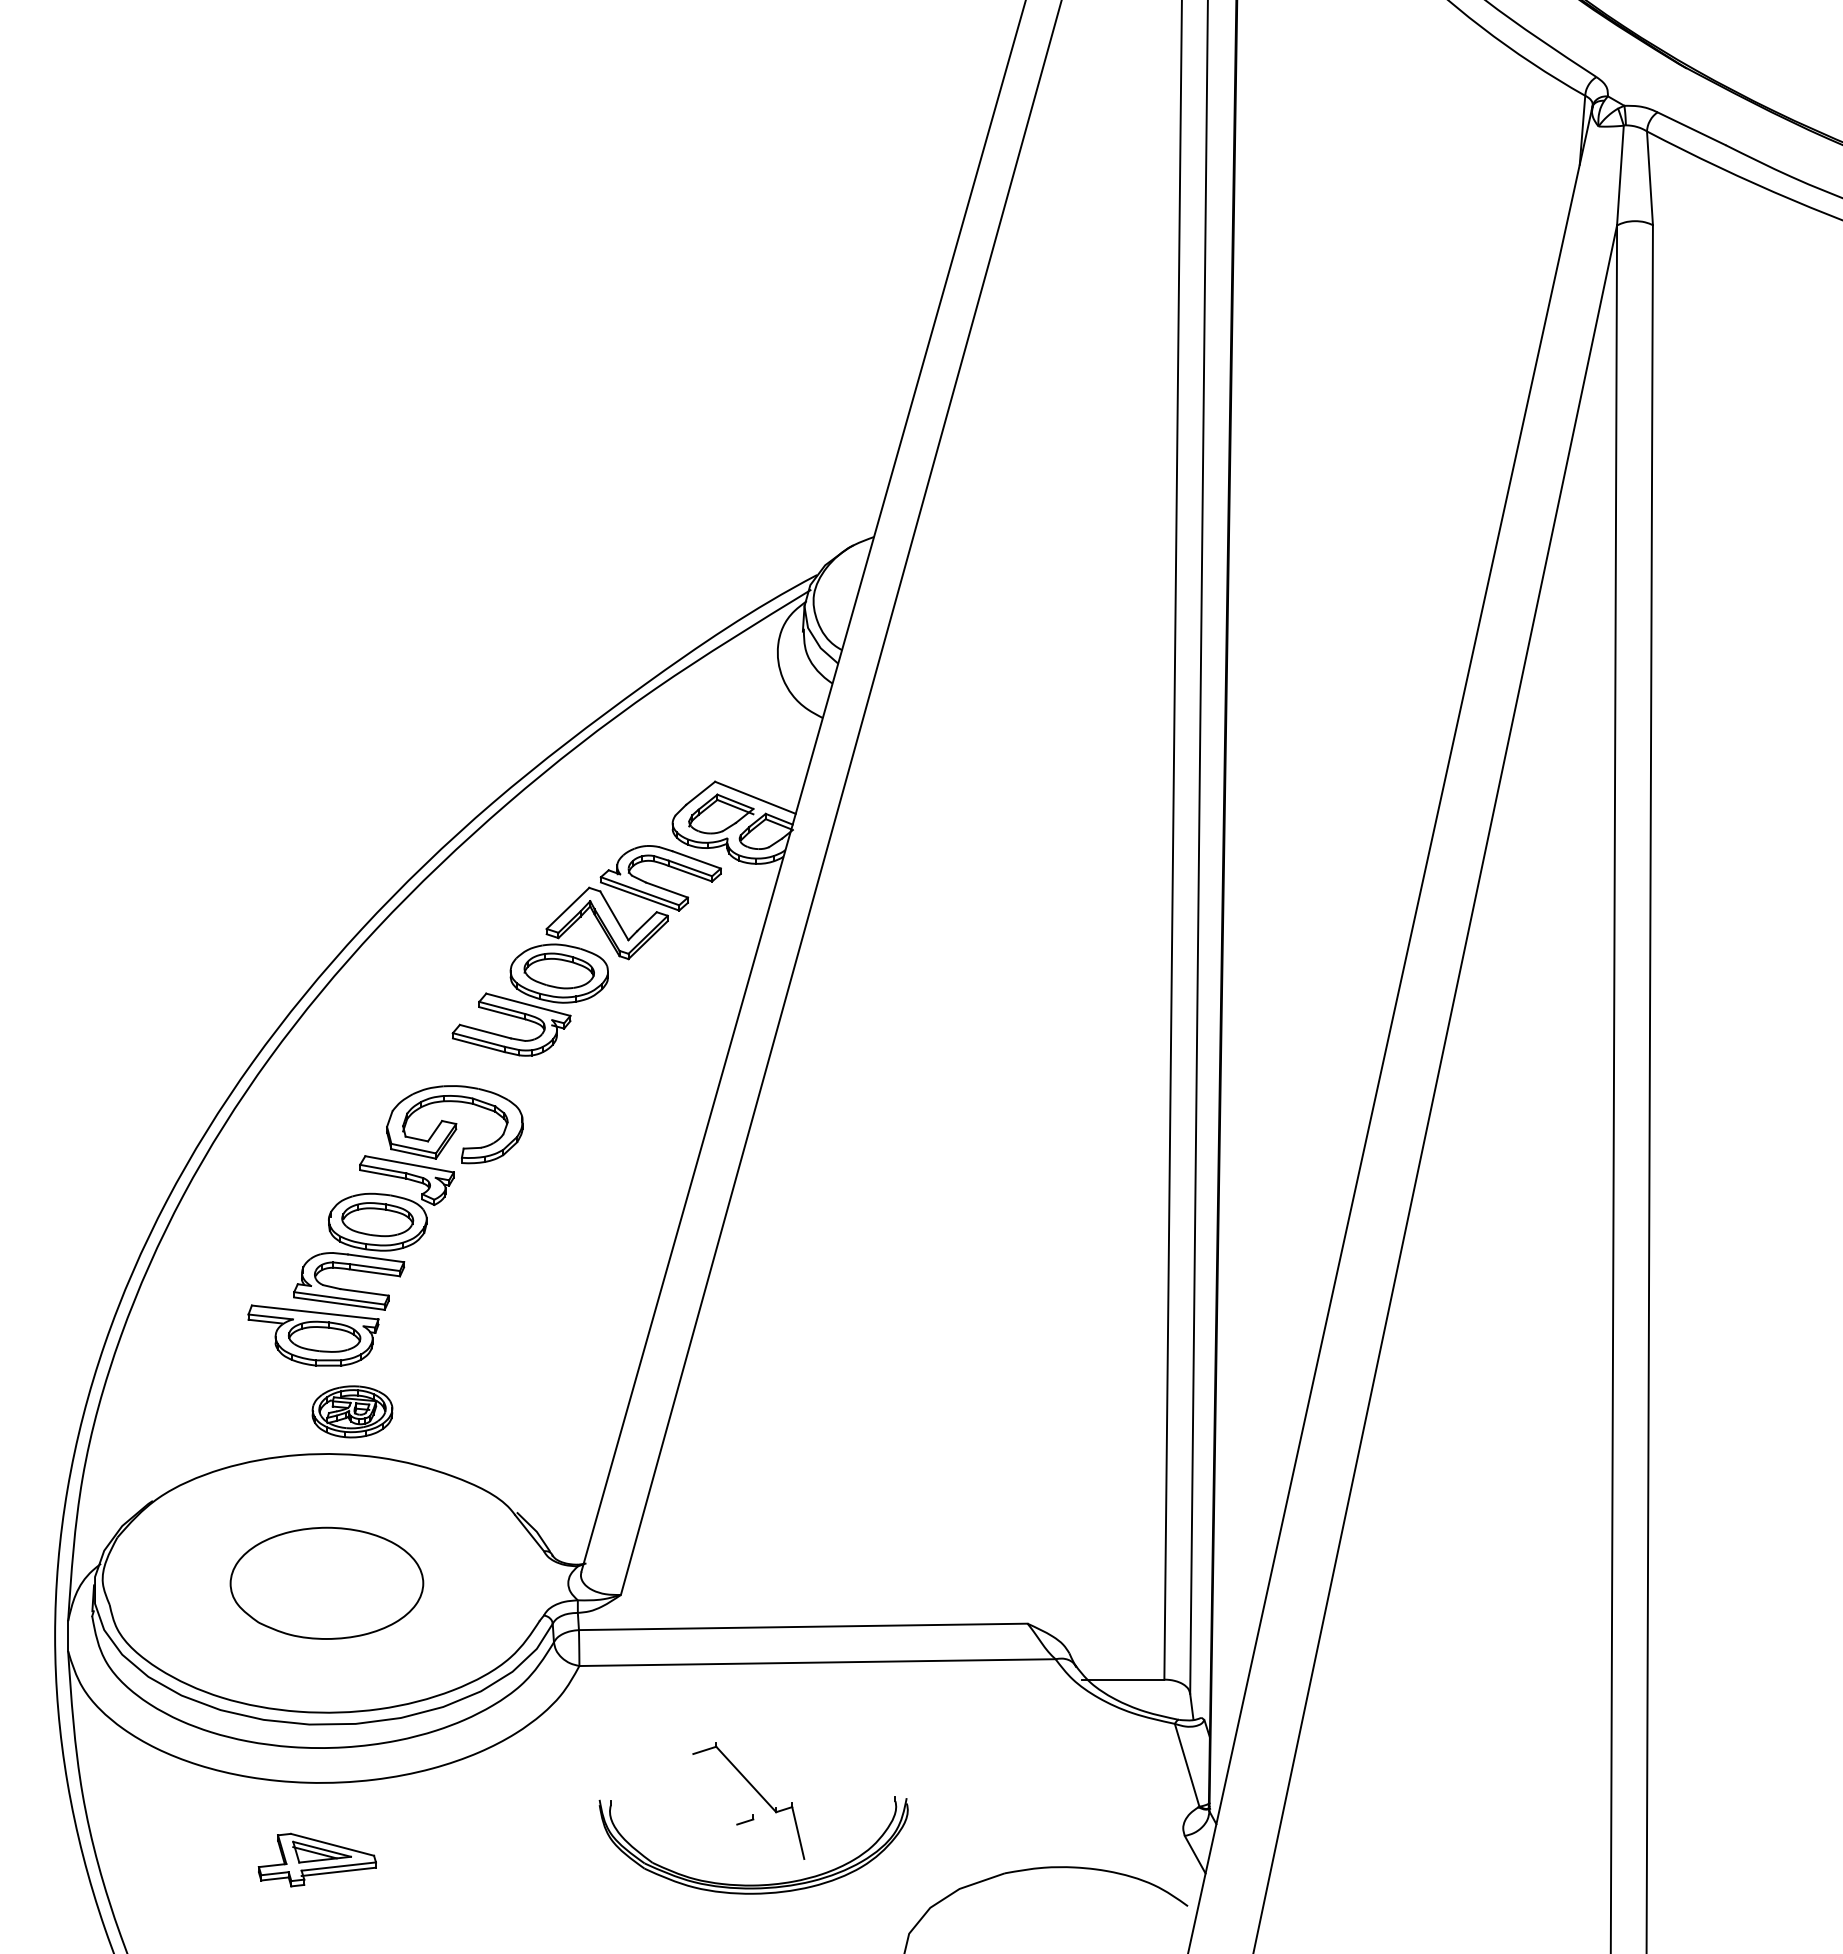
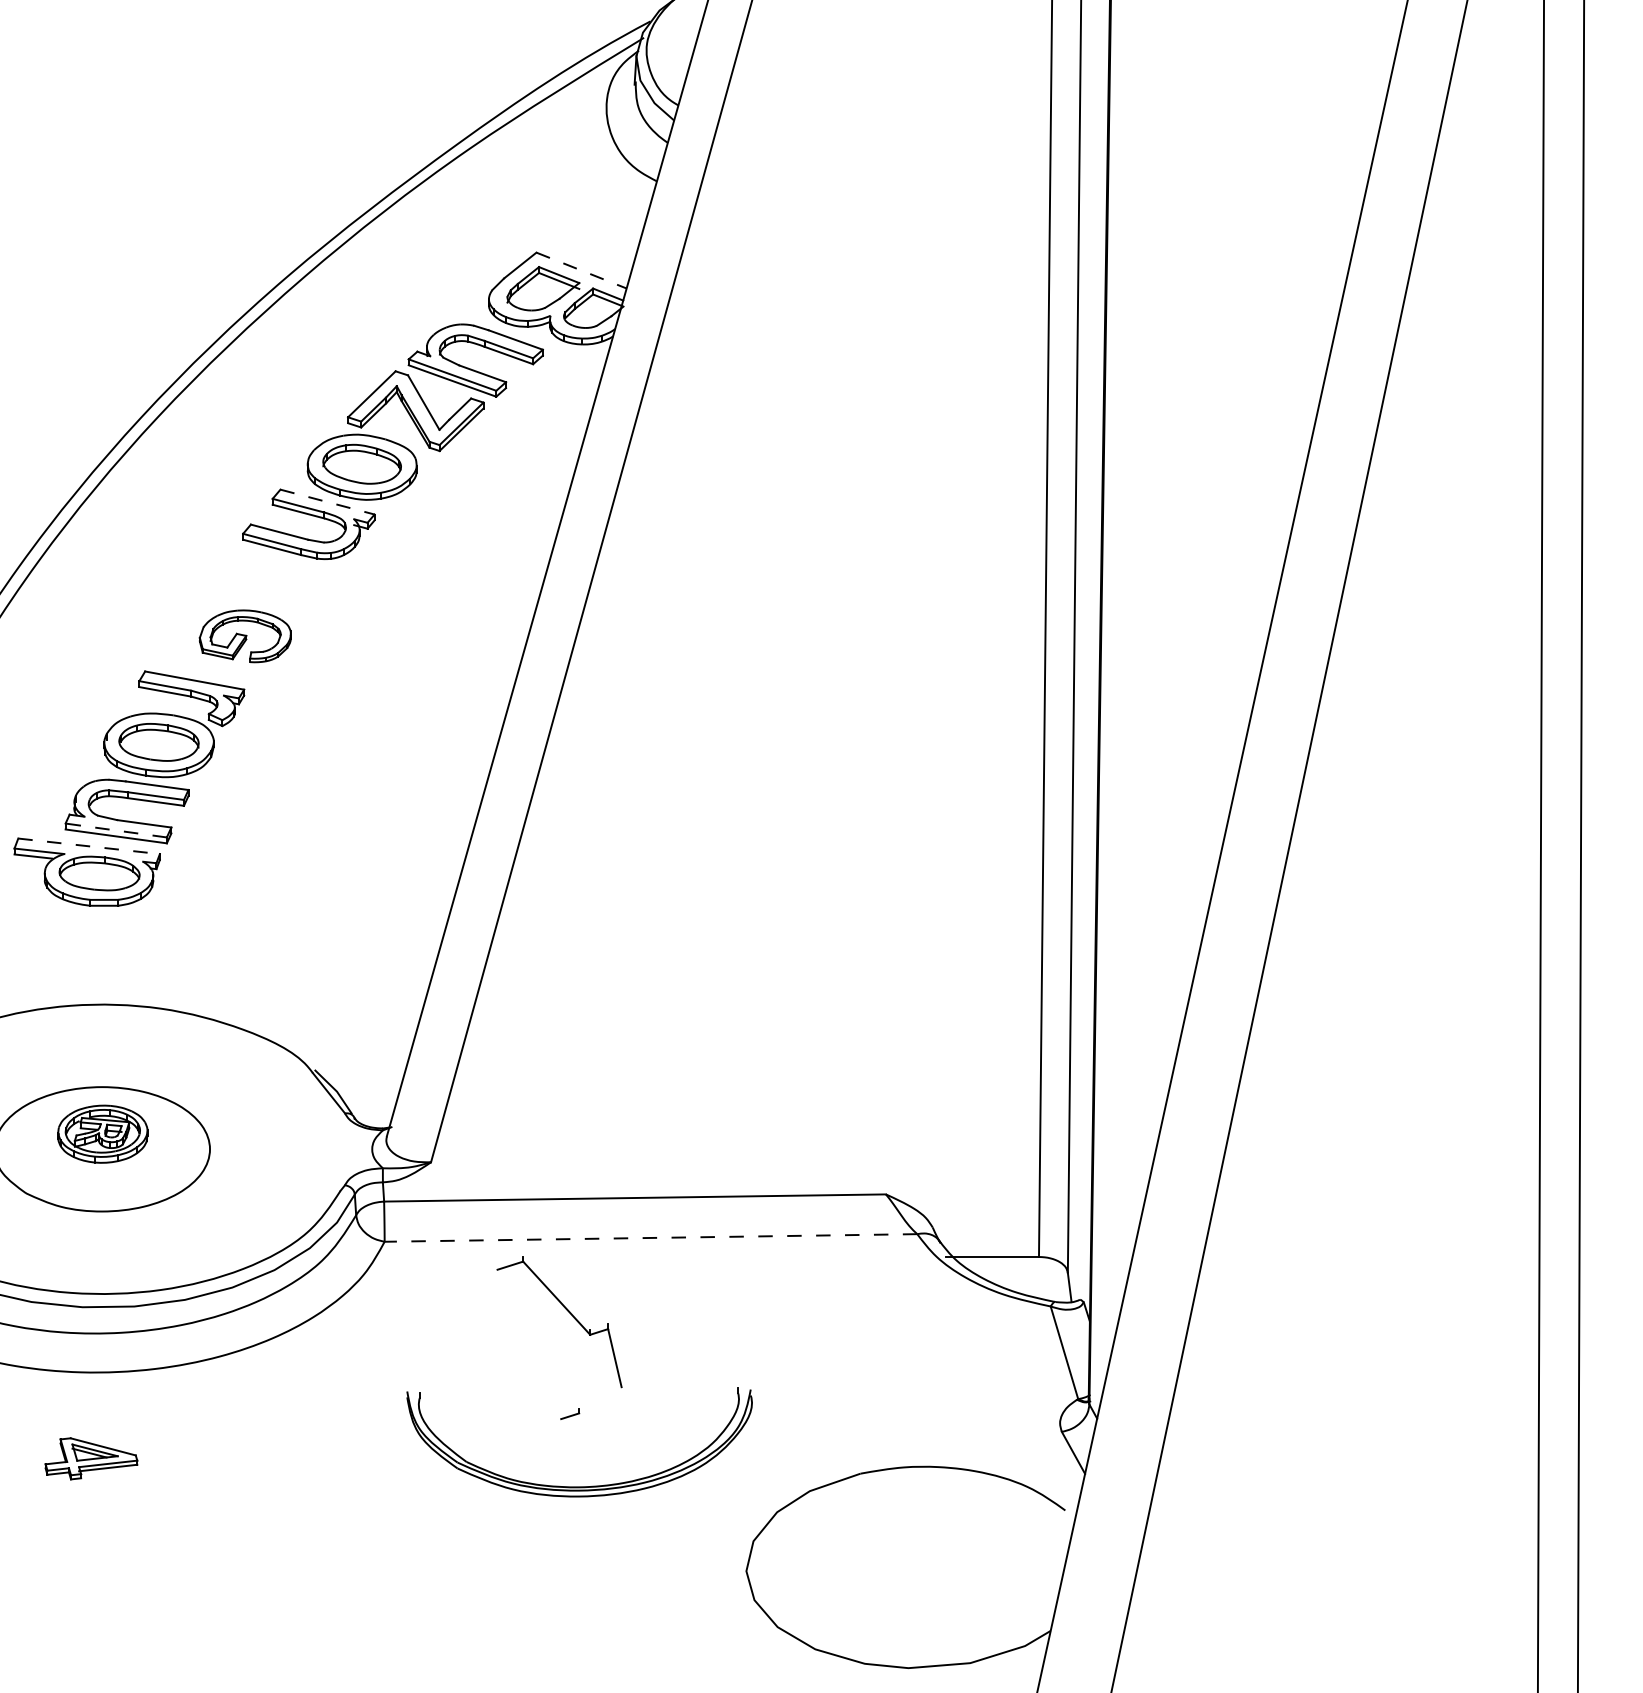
line: (755, 797) -> (581, 270), solid -> dashed
line: (528, 1004) -> (327, 501), solid -> dashed
part: (454, 1124) -> (244, 636), size x0.6
line: (339, 1298) -> (116, 830), solid -> dashed
line: (315, 1312) -> (89, 846), solid -> dashed
part: (352, 1411) -> (102, 1133), moved
line: (817, 1662) -> (650, 1237), solid -> dashed
part: (756, 1792) -> (568, 1312), moved
part: (316, 1859) -> (90, 1458), size x0.7

